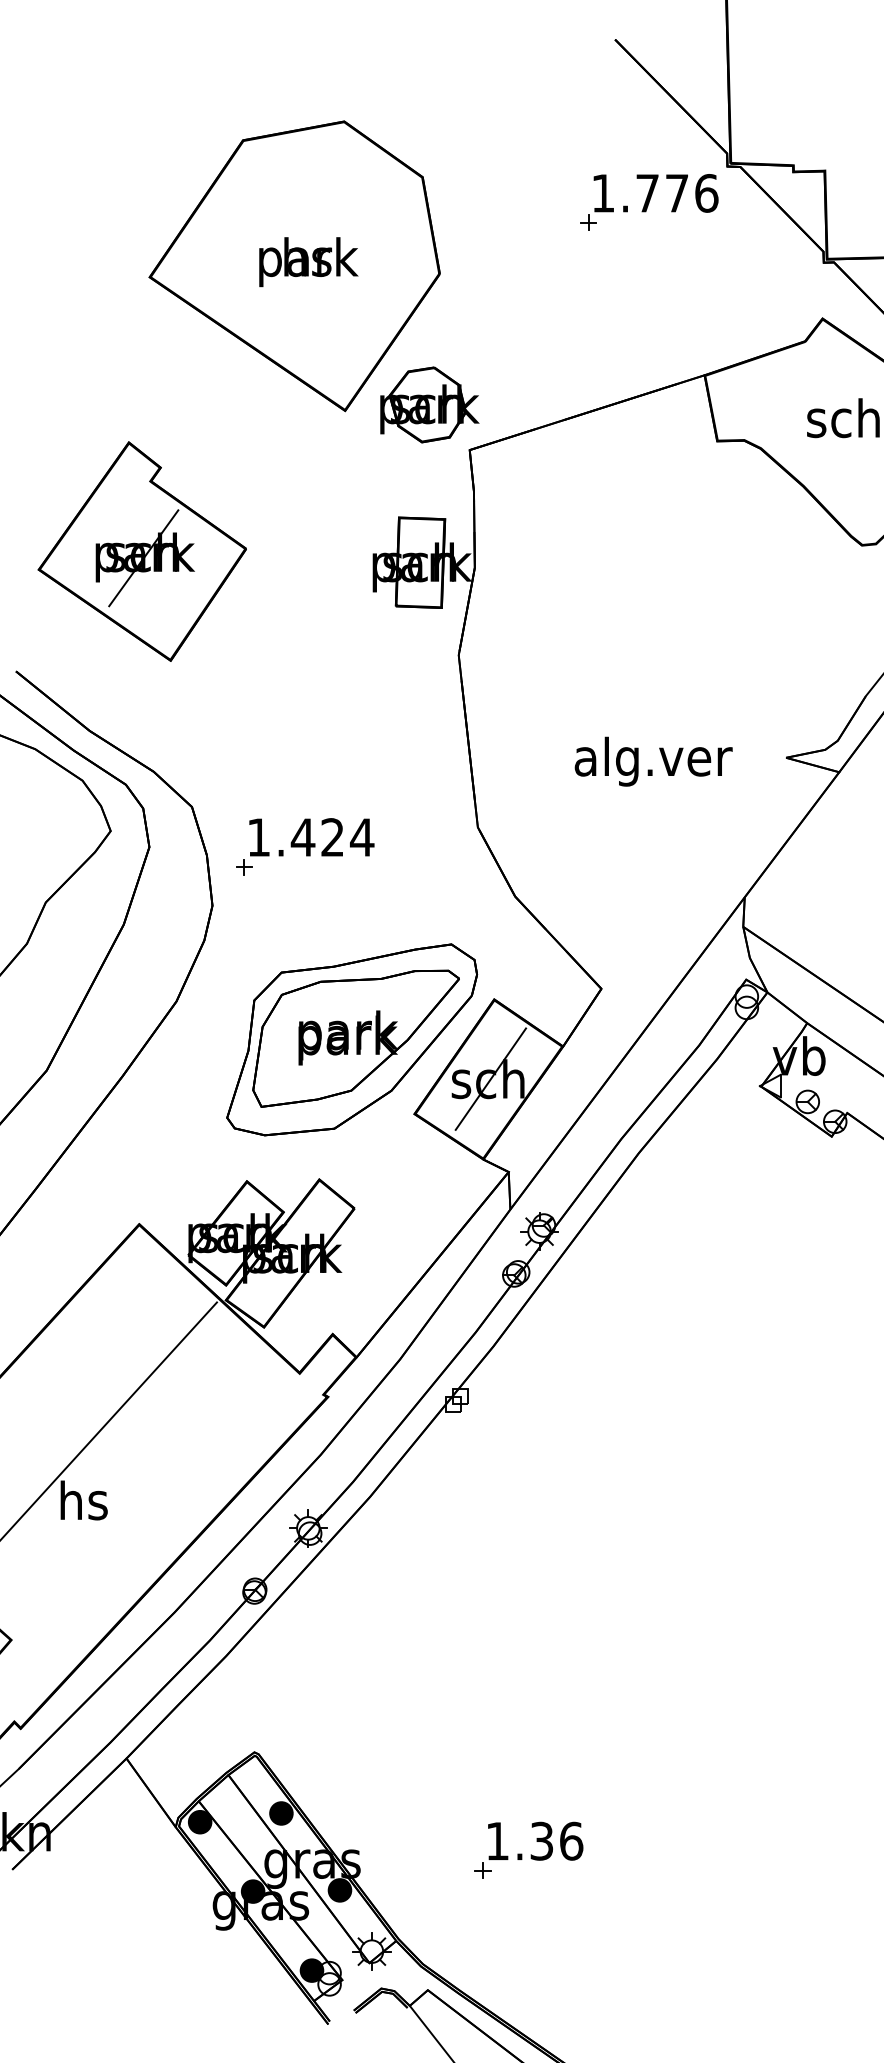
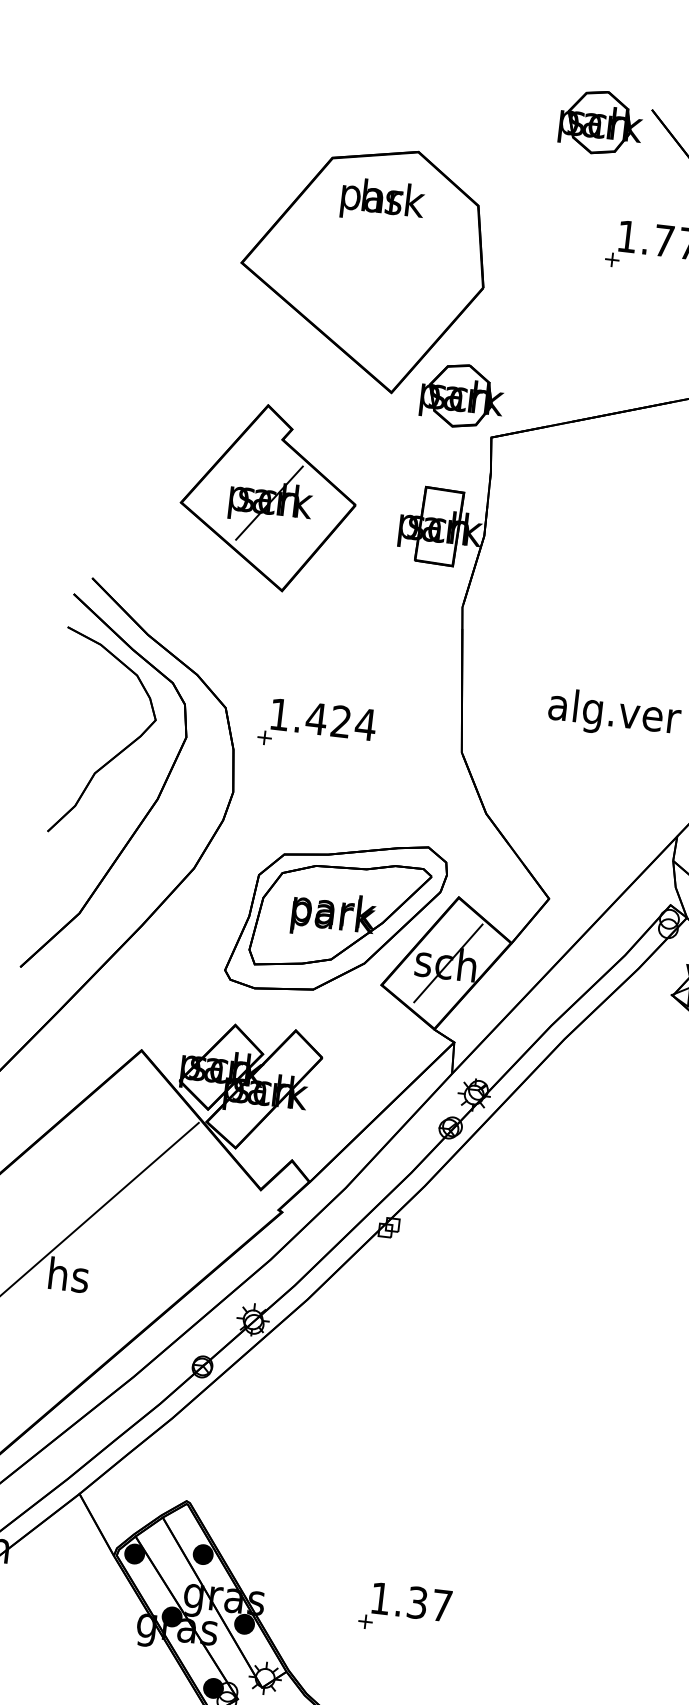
part: (556, 61) -> (601, 122), added
text: (308, 262) -> (382, 201), moved
part: (141, 551) -> (268, 497), moved
part: (305, 846) -> (317, 726), moved
text: (571, 1840) -> (442, 1605), 1.36 -> 1.37

